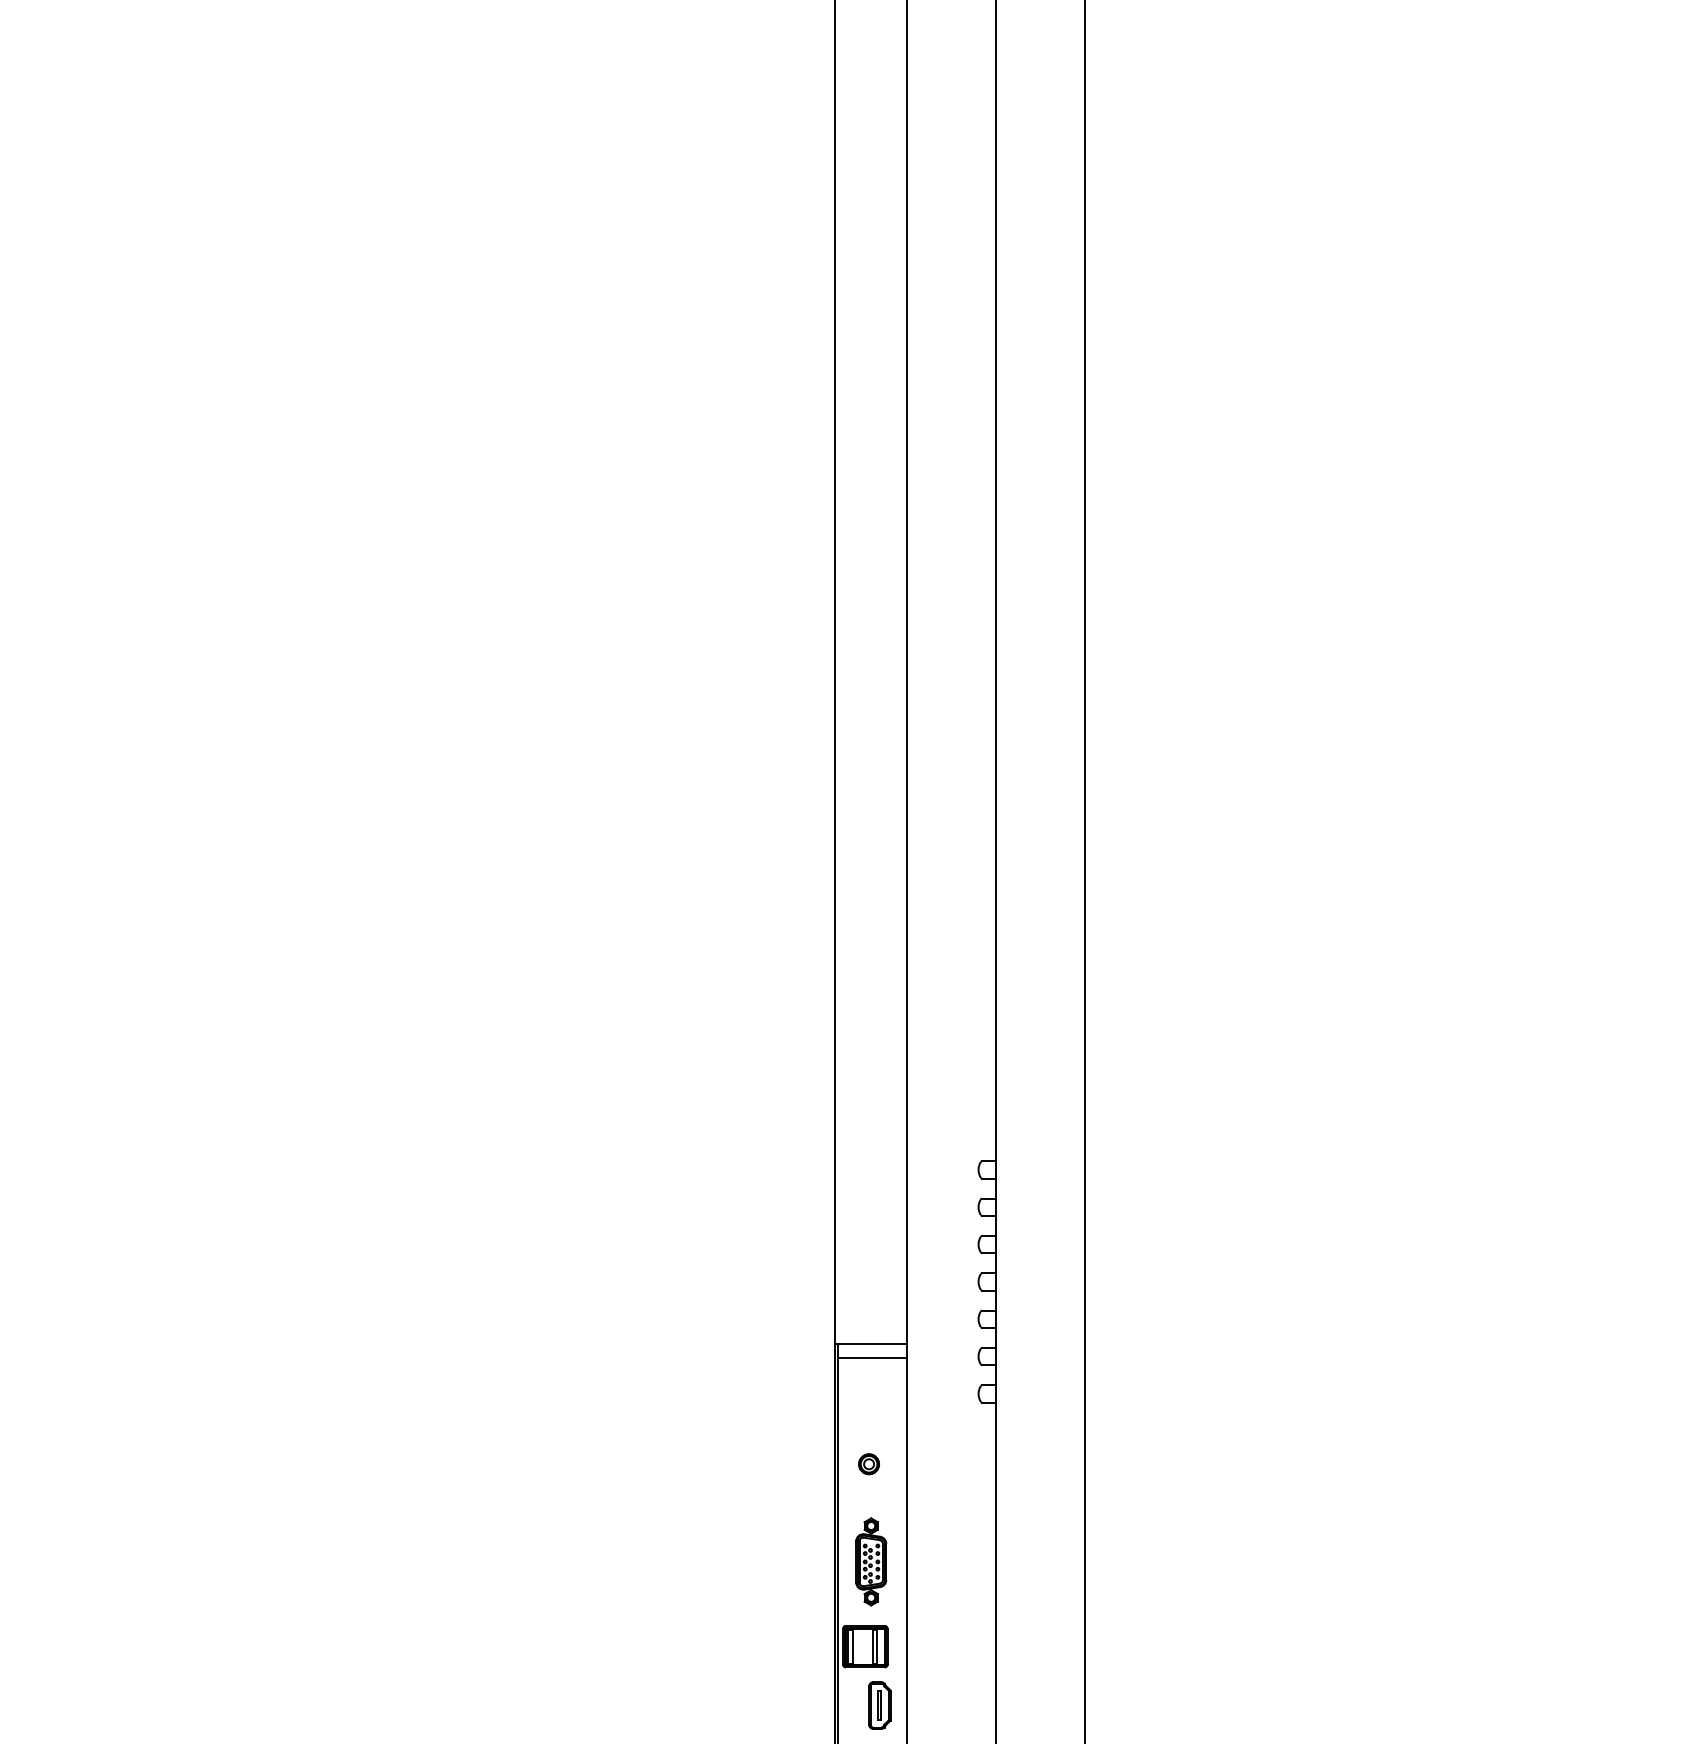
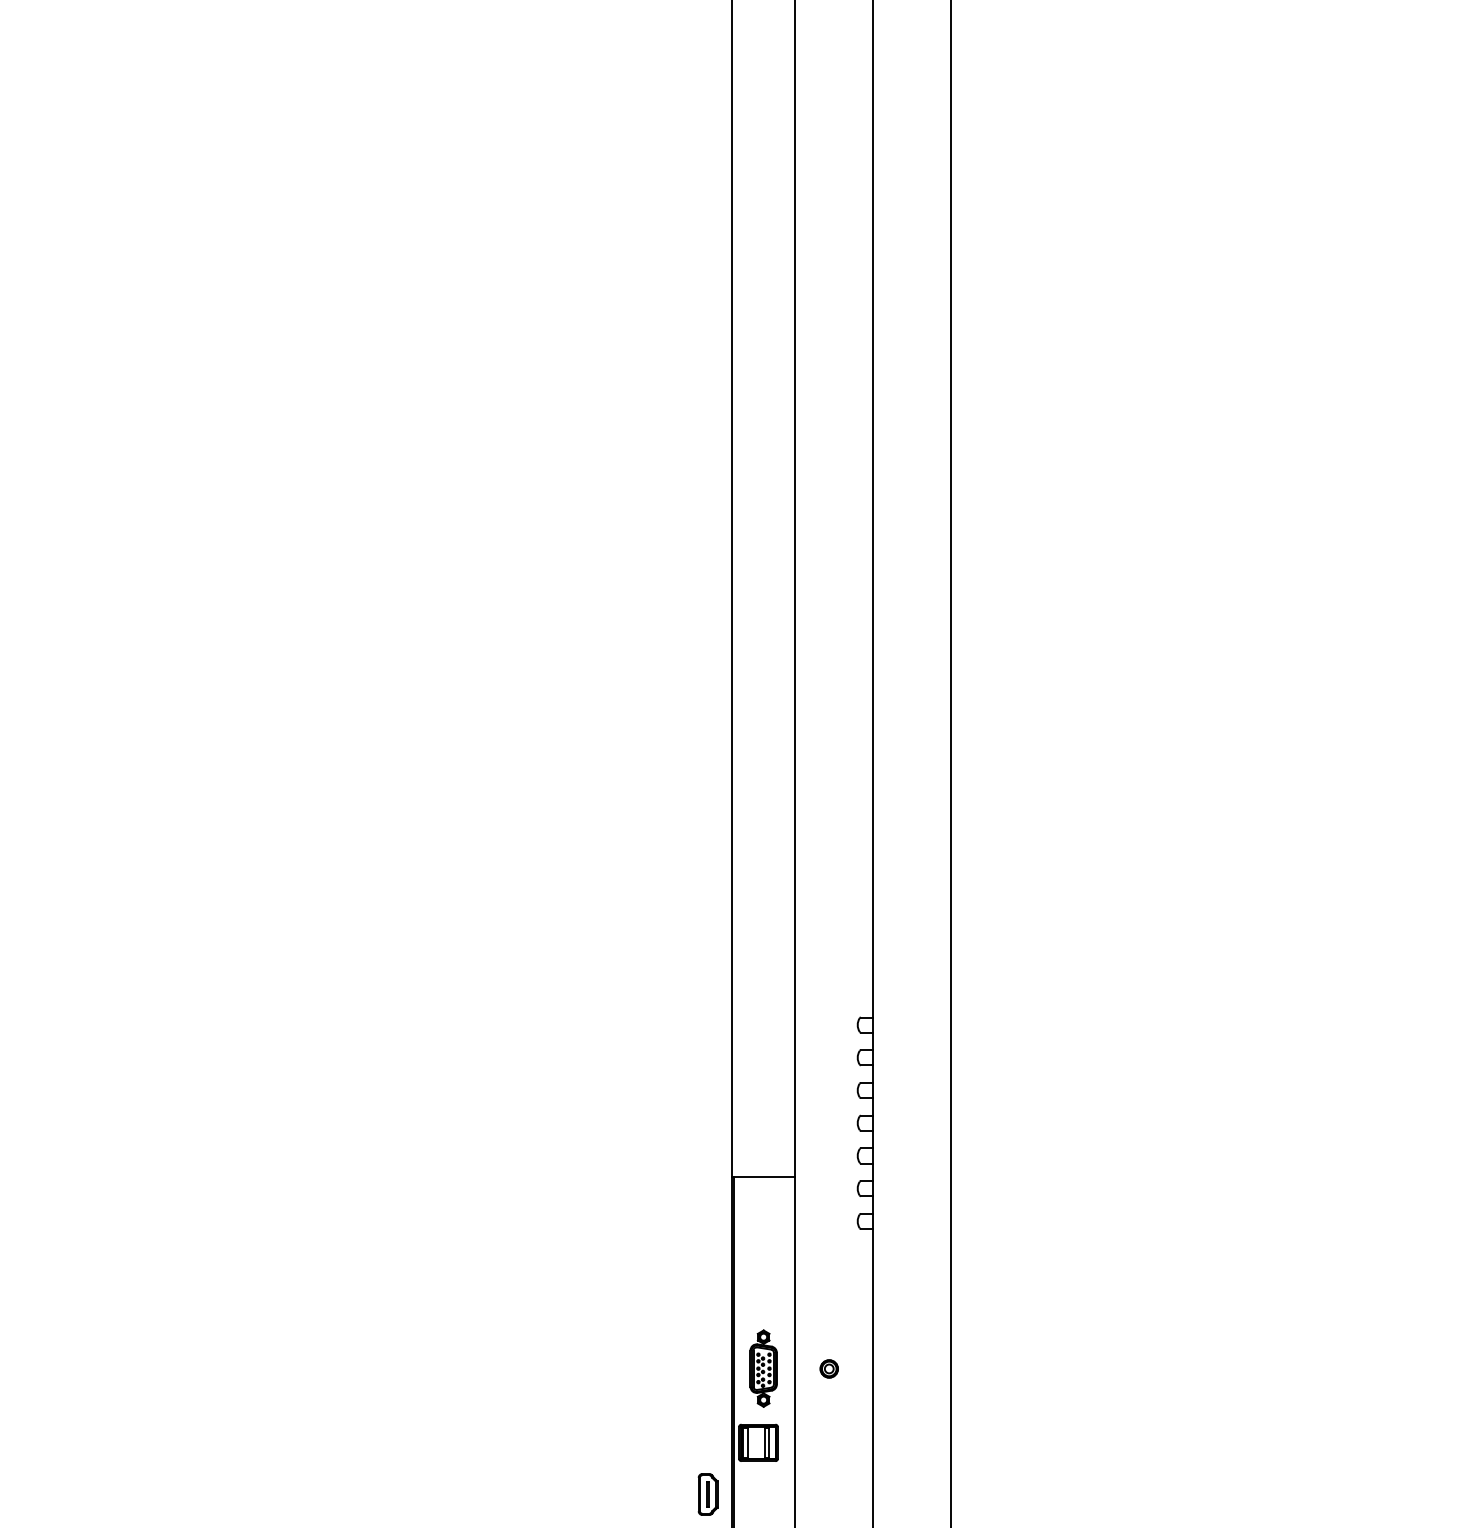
line: (871, 1358) -> (763, 1190), removed
part: (868, 1464) -> (828, 1369), moved
part: (879, 1705) -> (707, 1494), moved

